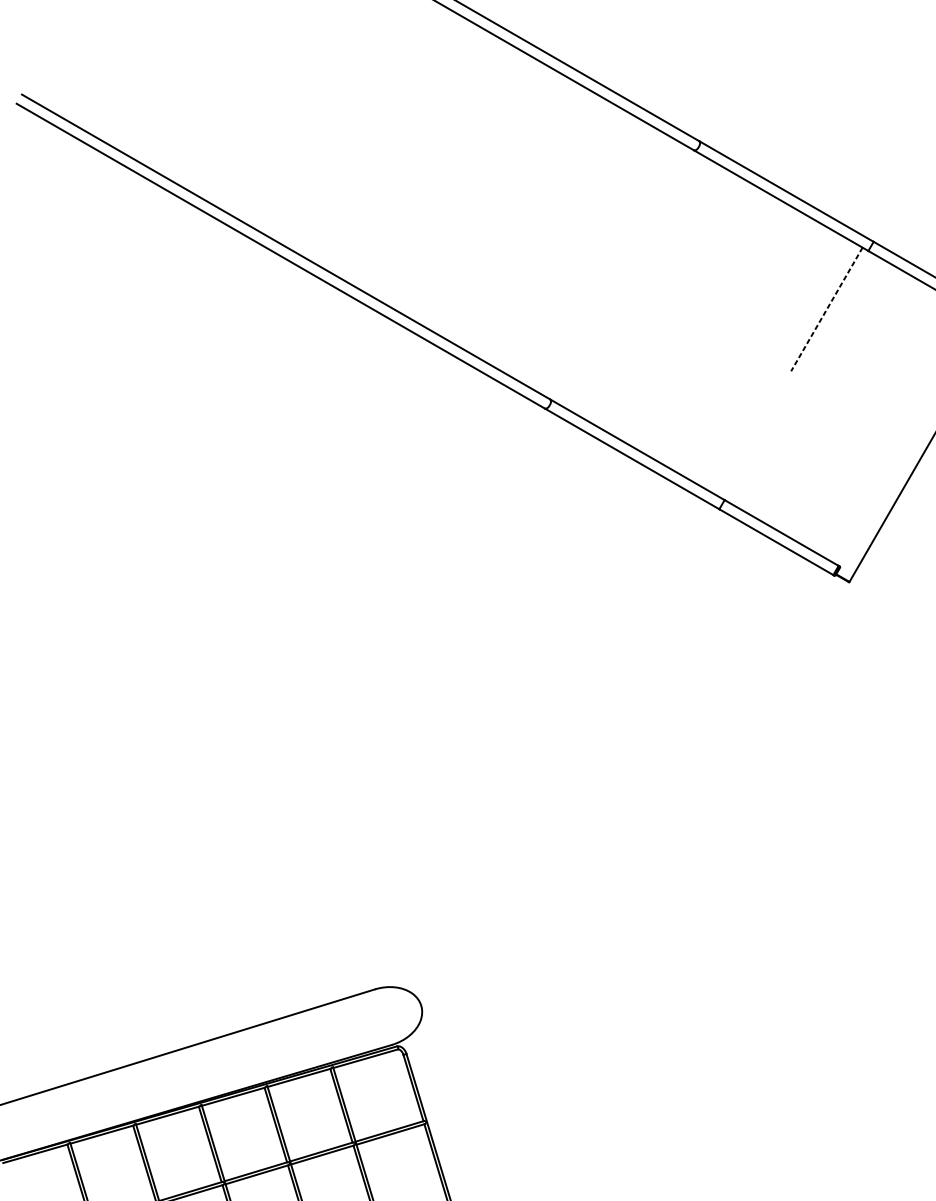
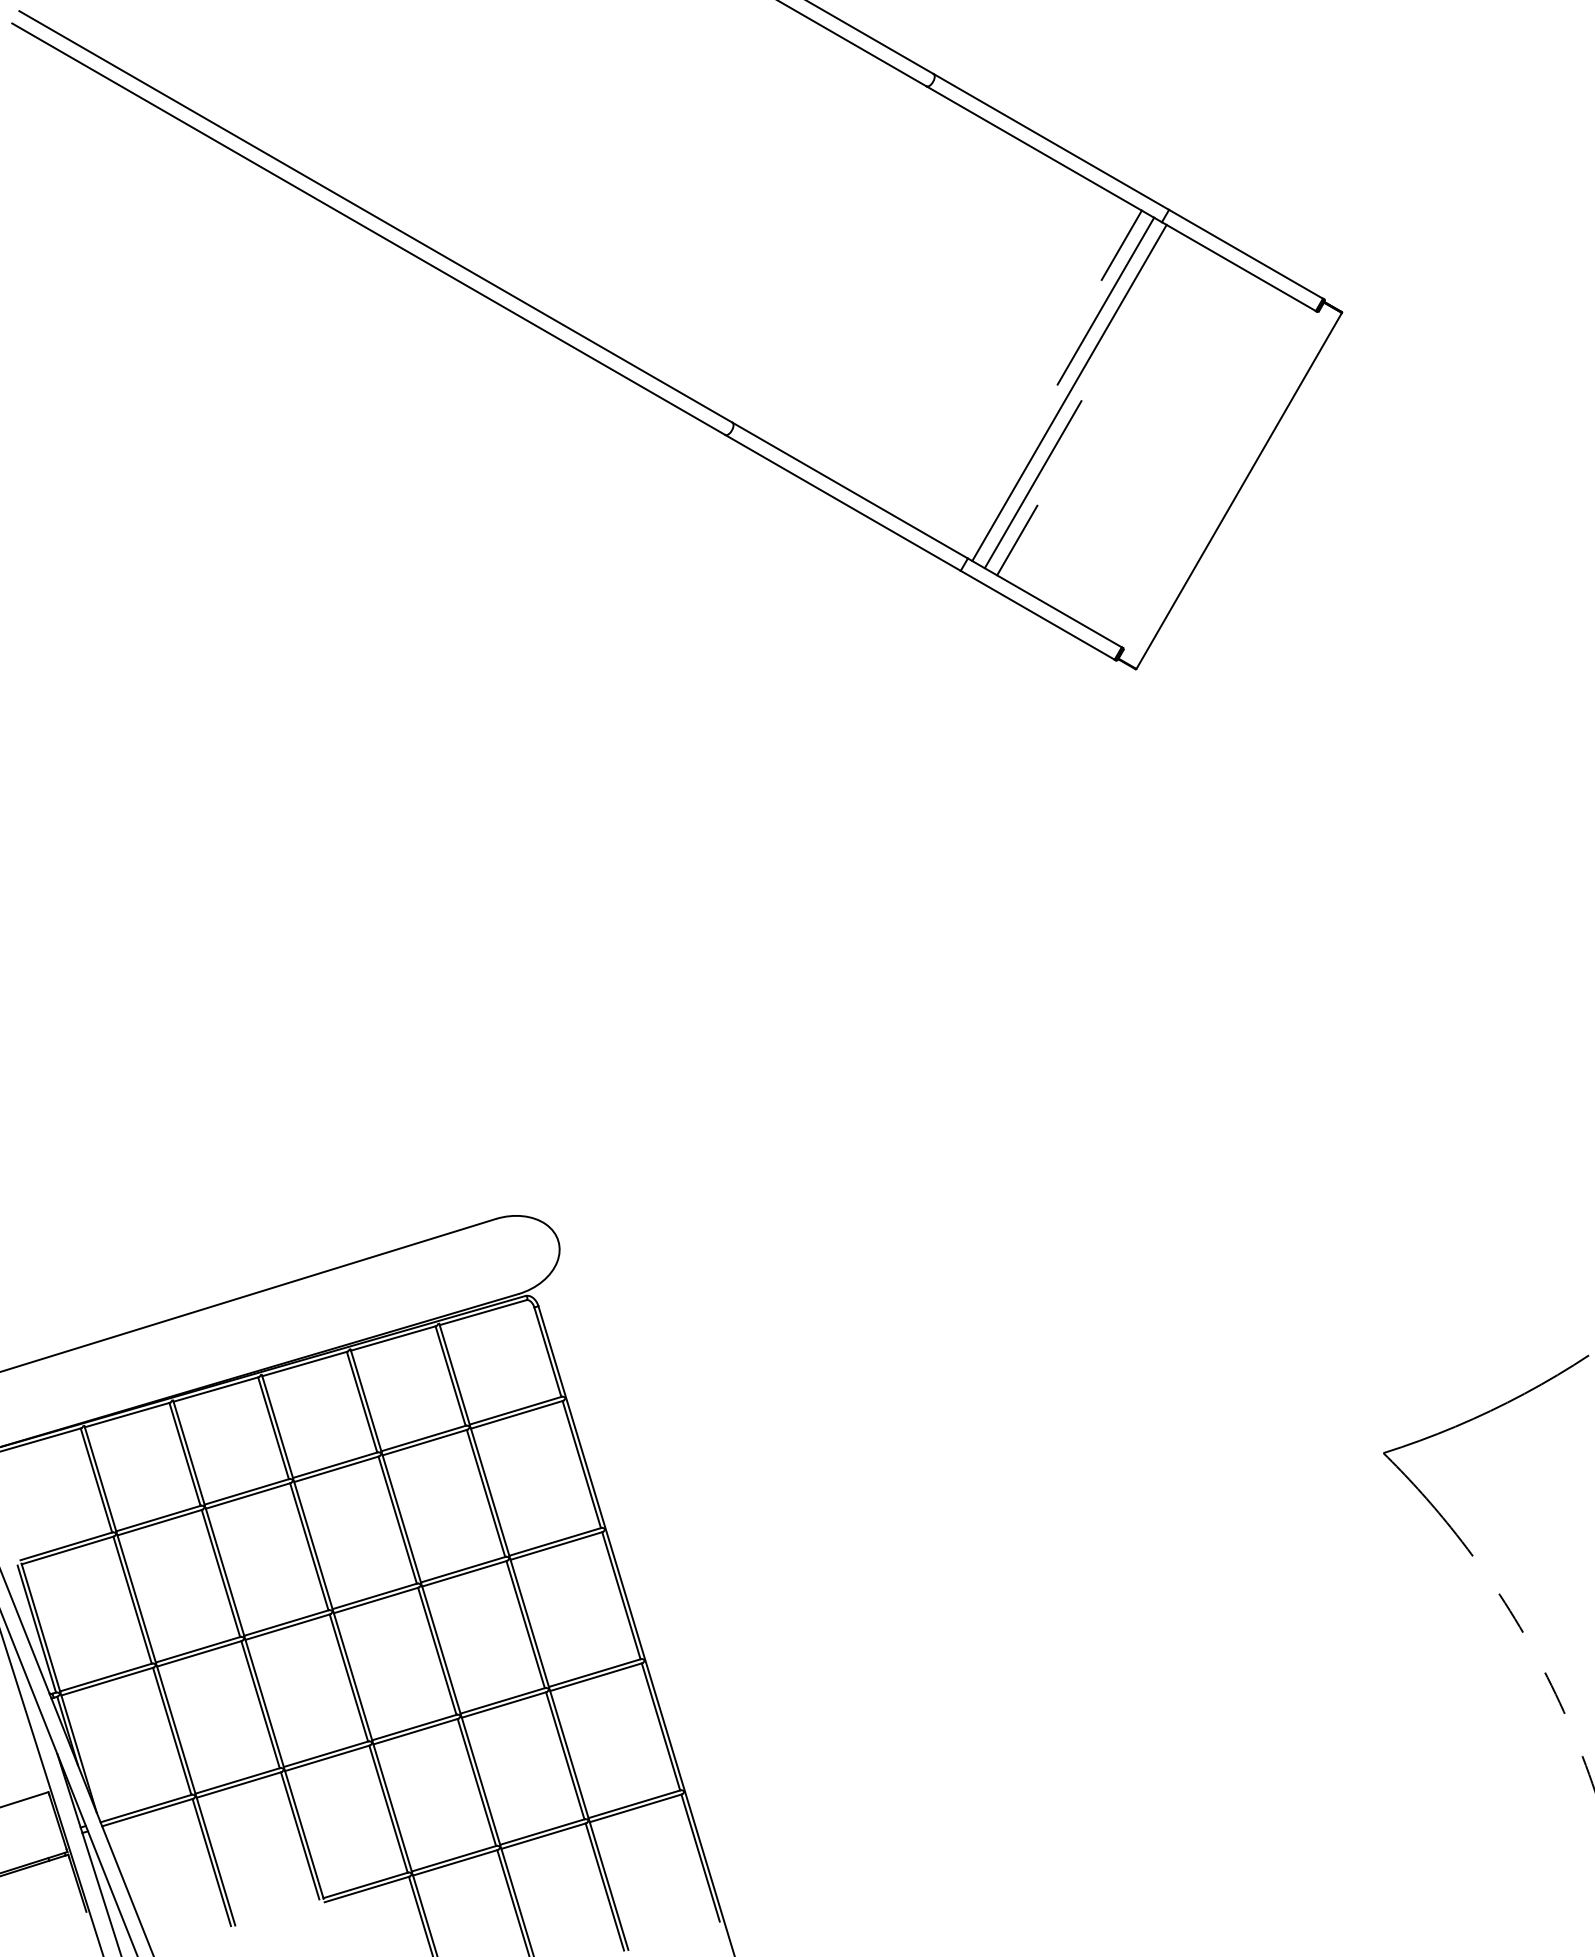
line: (838, 267) -> (1121, 244), added
line: (826, 309) -> (1105, 301), dashed -> solid
line: (799, 377) -> (1069, 392), added
line: (772, 445) -> (1032, 484), added
line: (761, 486) -> (1017, 540), added

